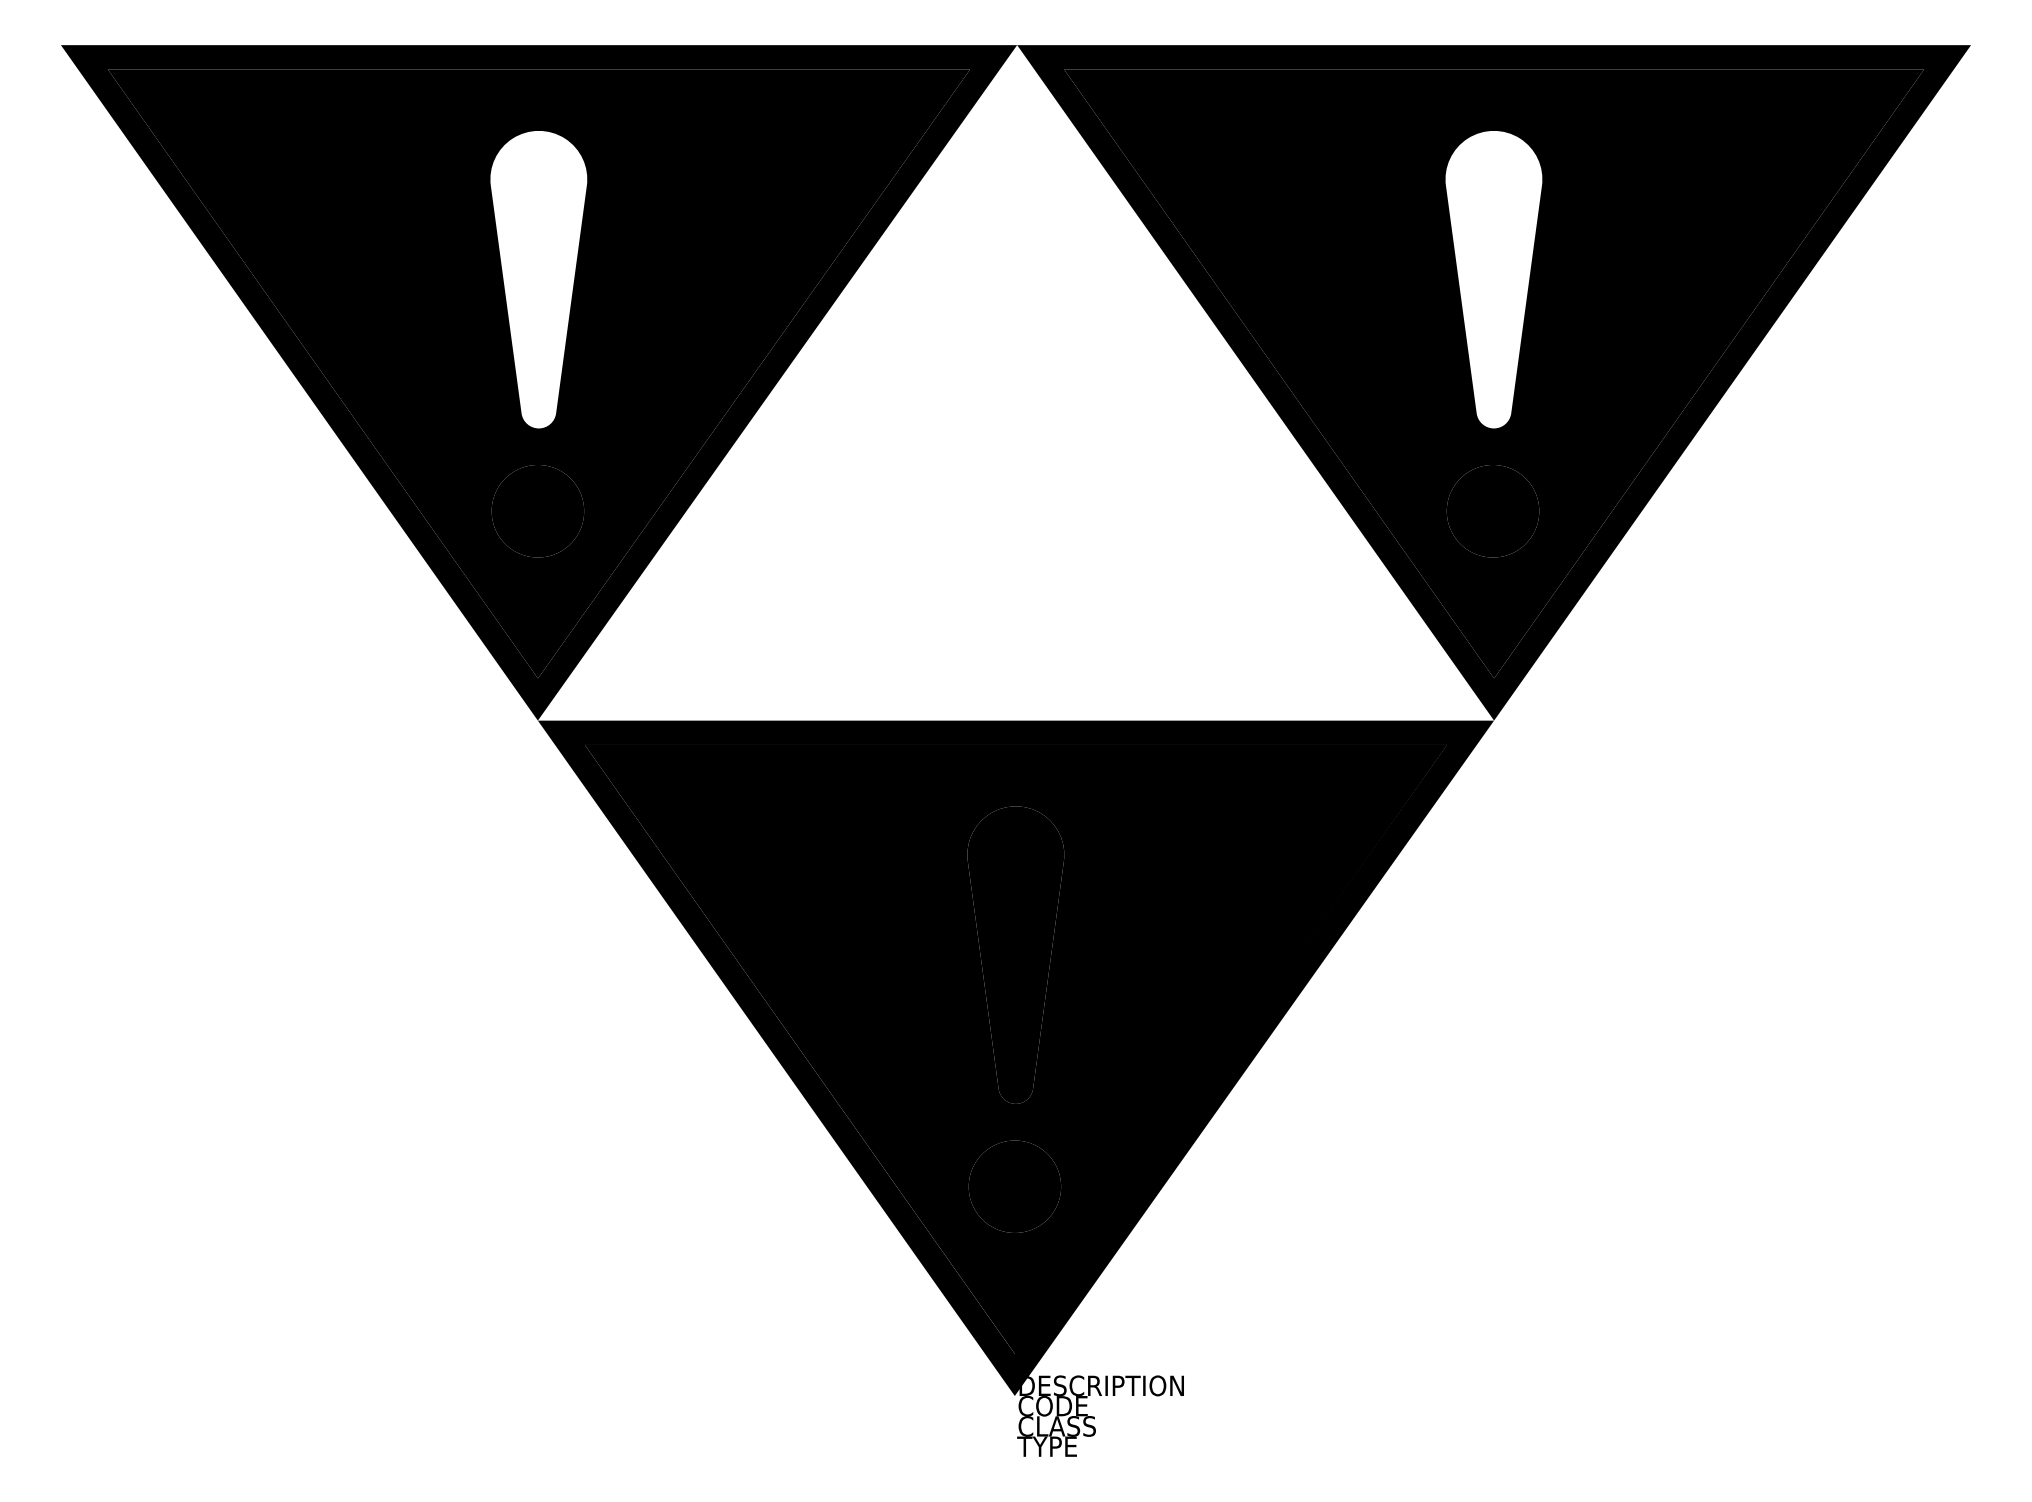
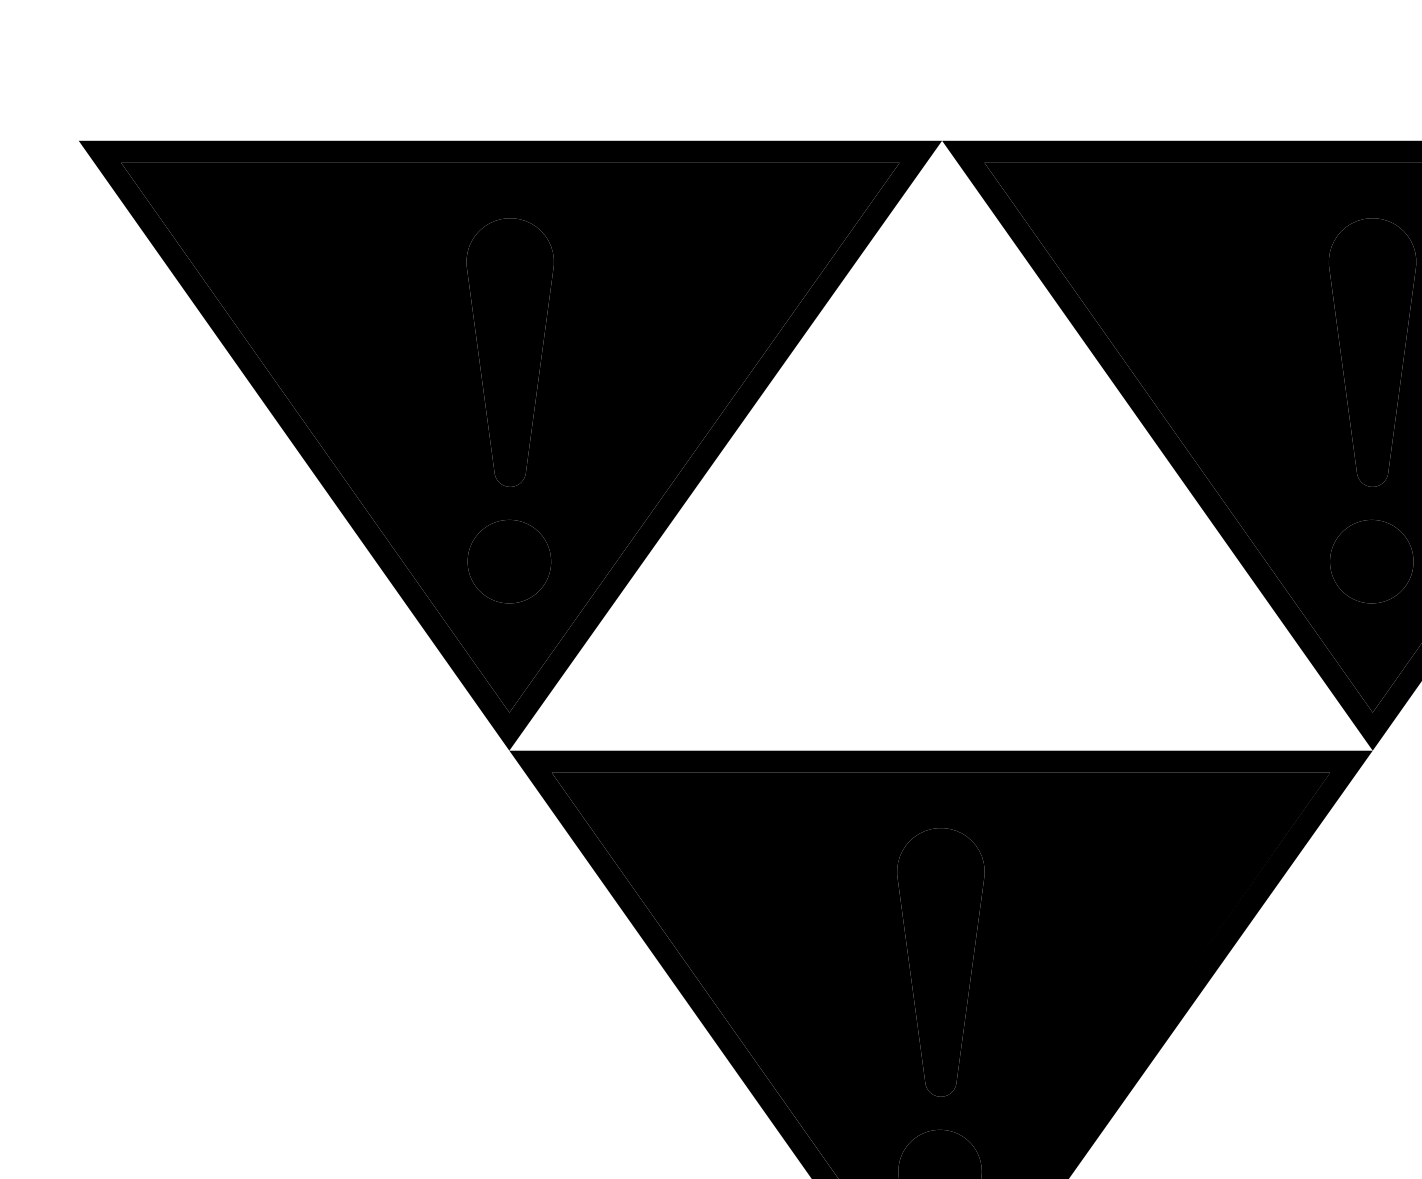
fill: (538, 279) -> (509, 352), added
fill: (1493, 279) -> (1372, 352), added

